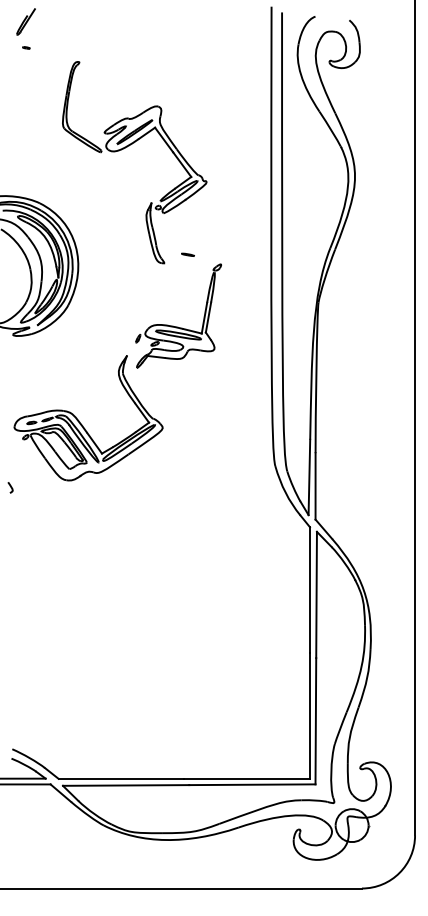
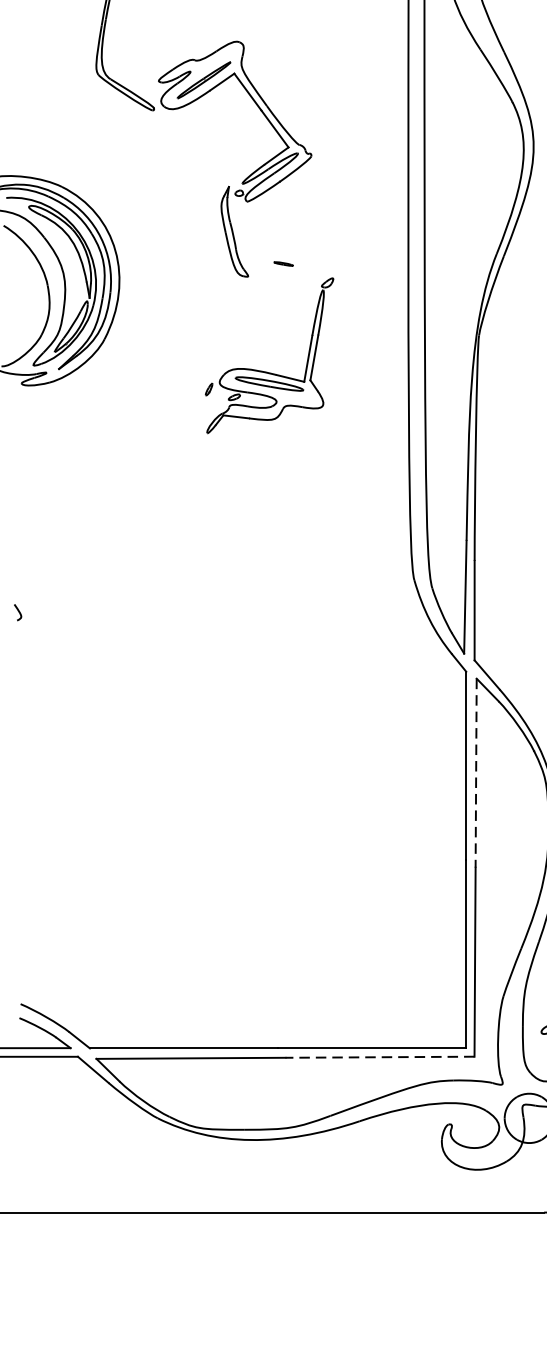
part: (82, 424) -> (125, 517), removed
line: (316, 595) -> (476, 773), solid -> dashed
line: (251, 784) -> (378, 1056), solid -> dashed

